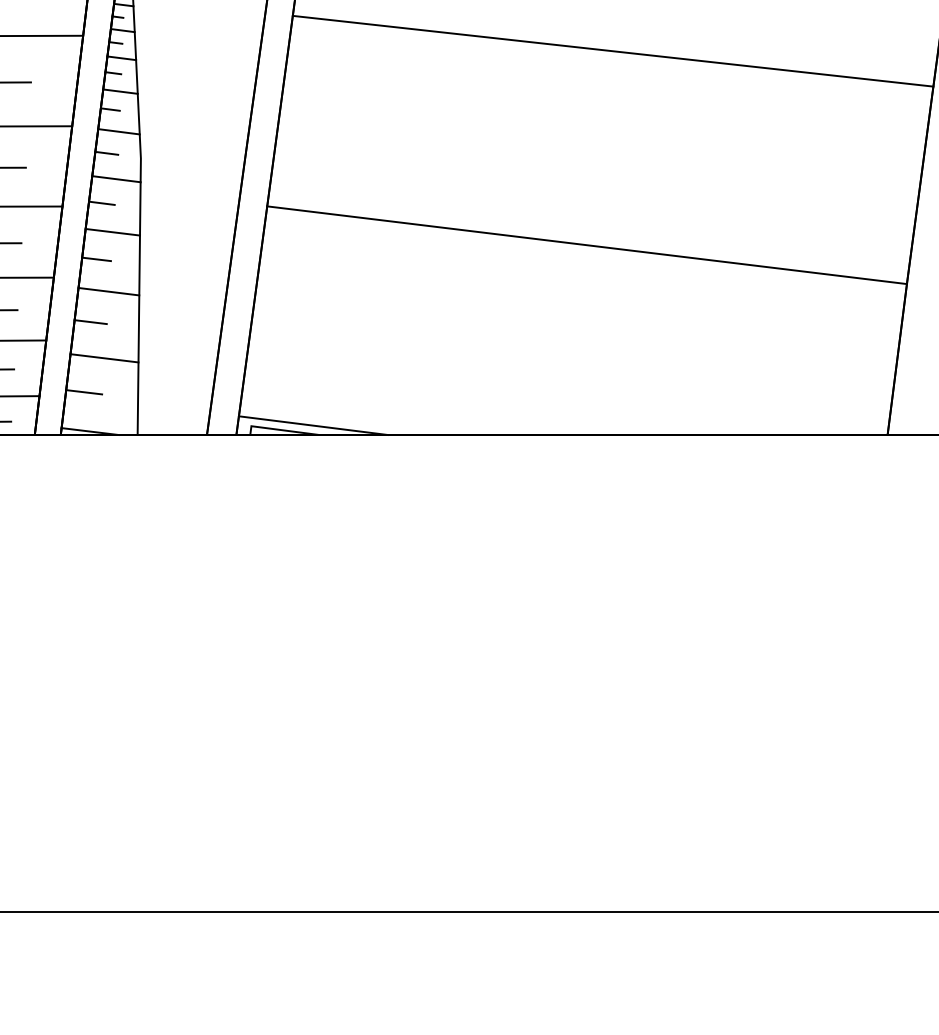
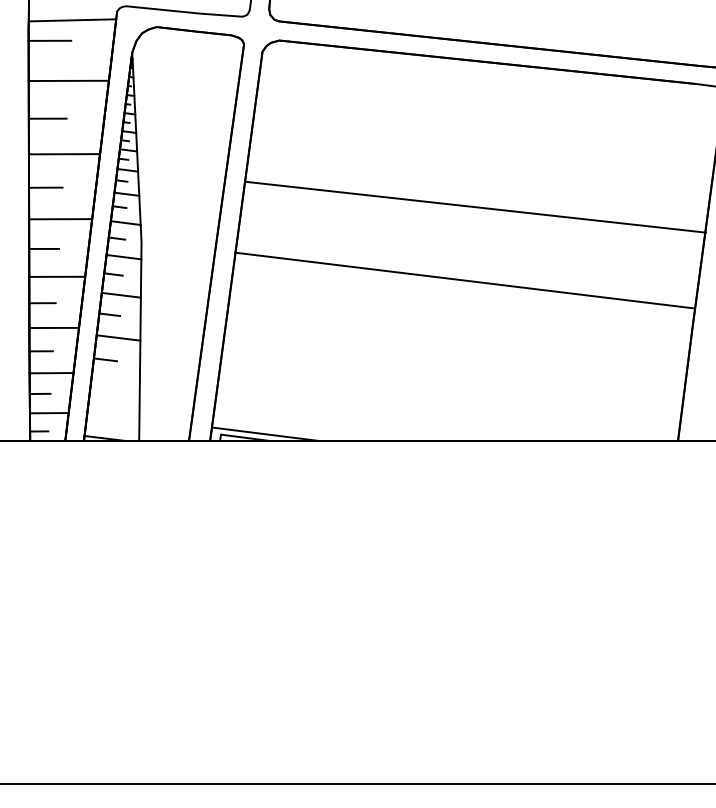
line: (612, 50) -> (475, 206), moved
line: (586, 245) -> (464, 280), moved
line: (103, 357) -> (114, 385), removed
line: (83, 391) -> (100, 409), removed

